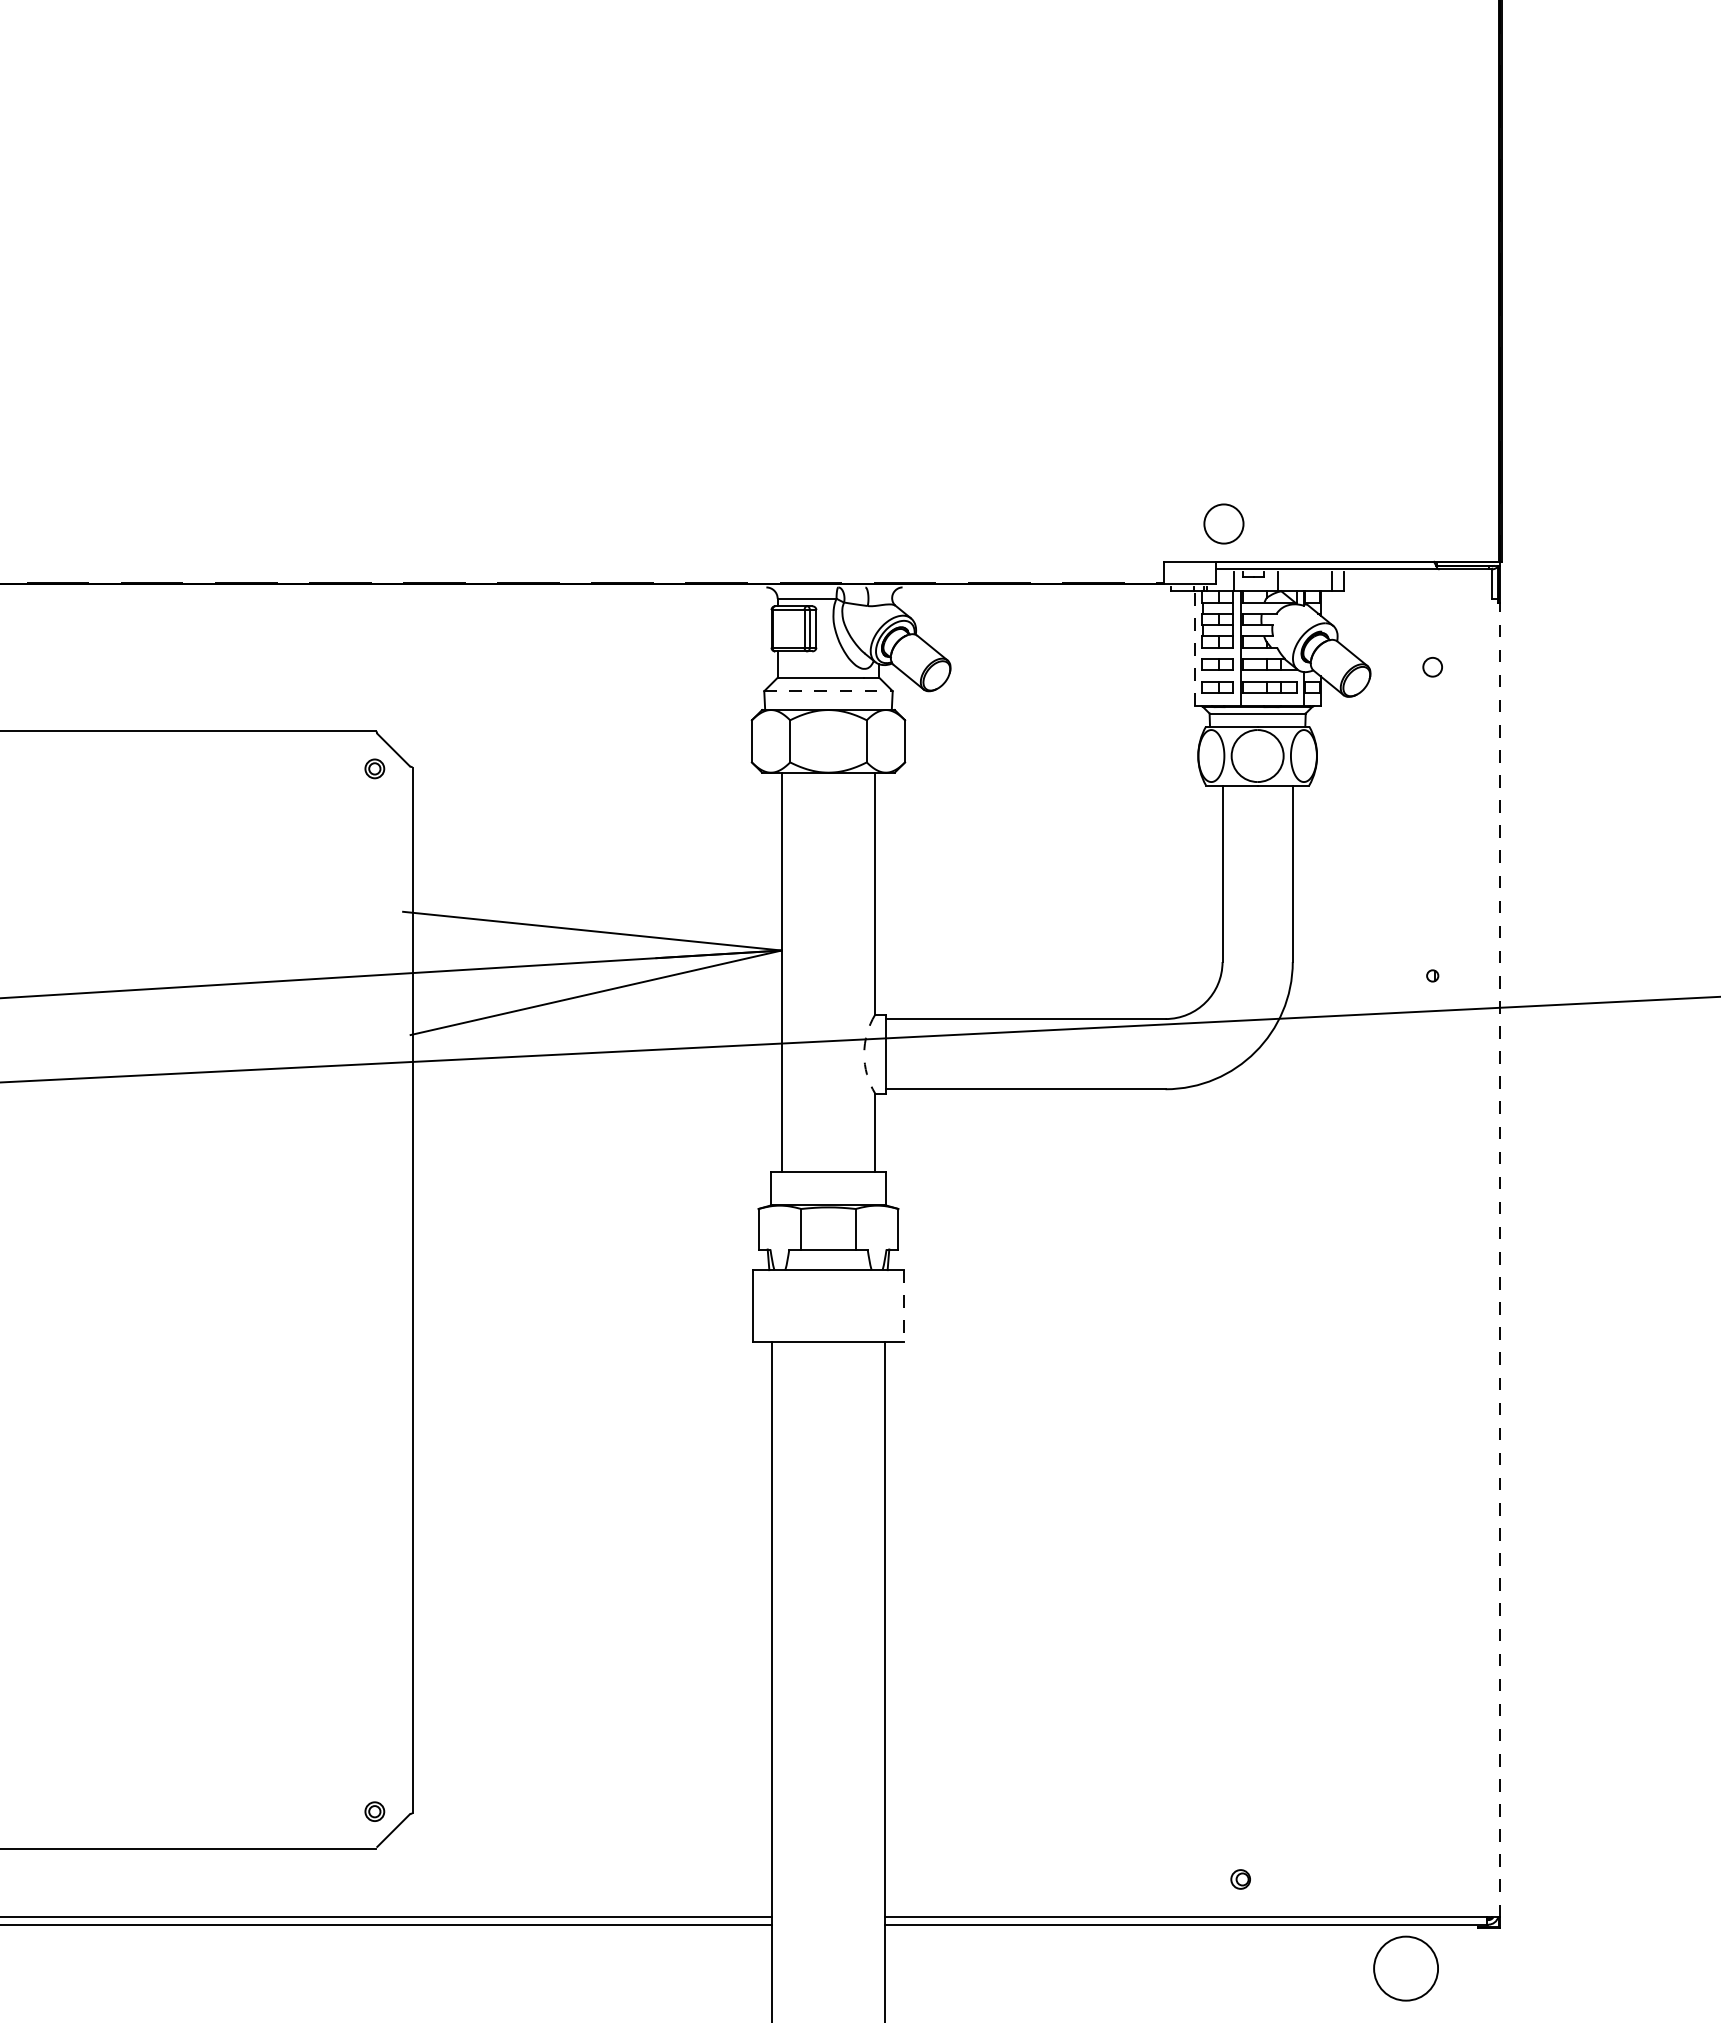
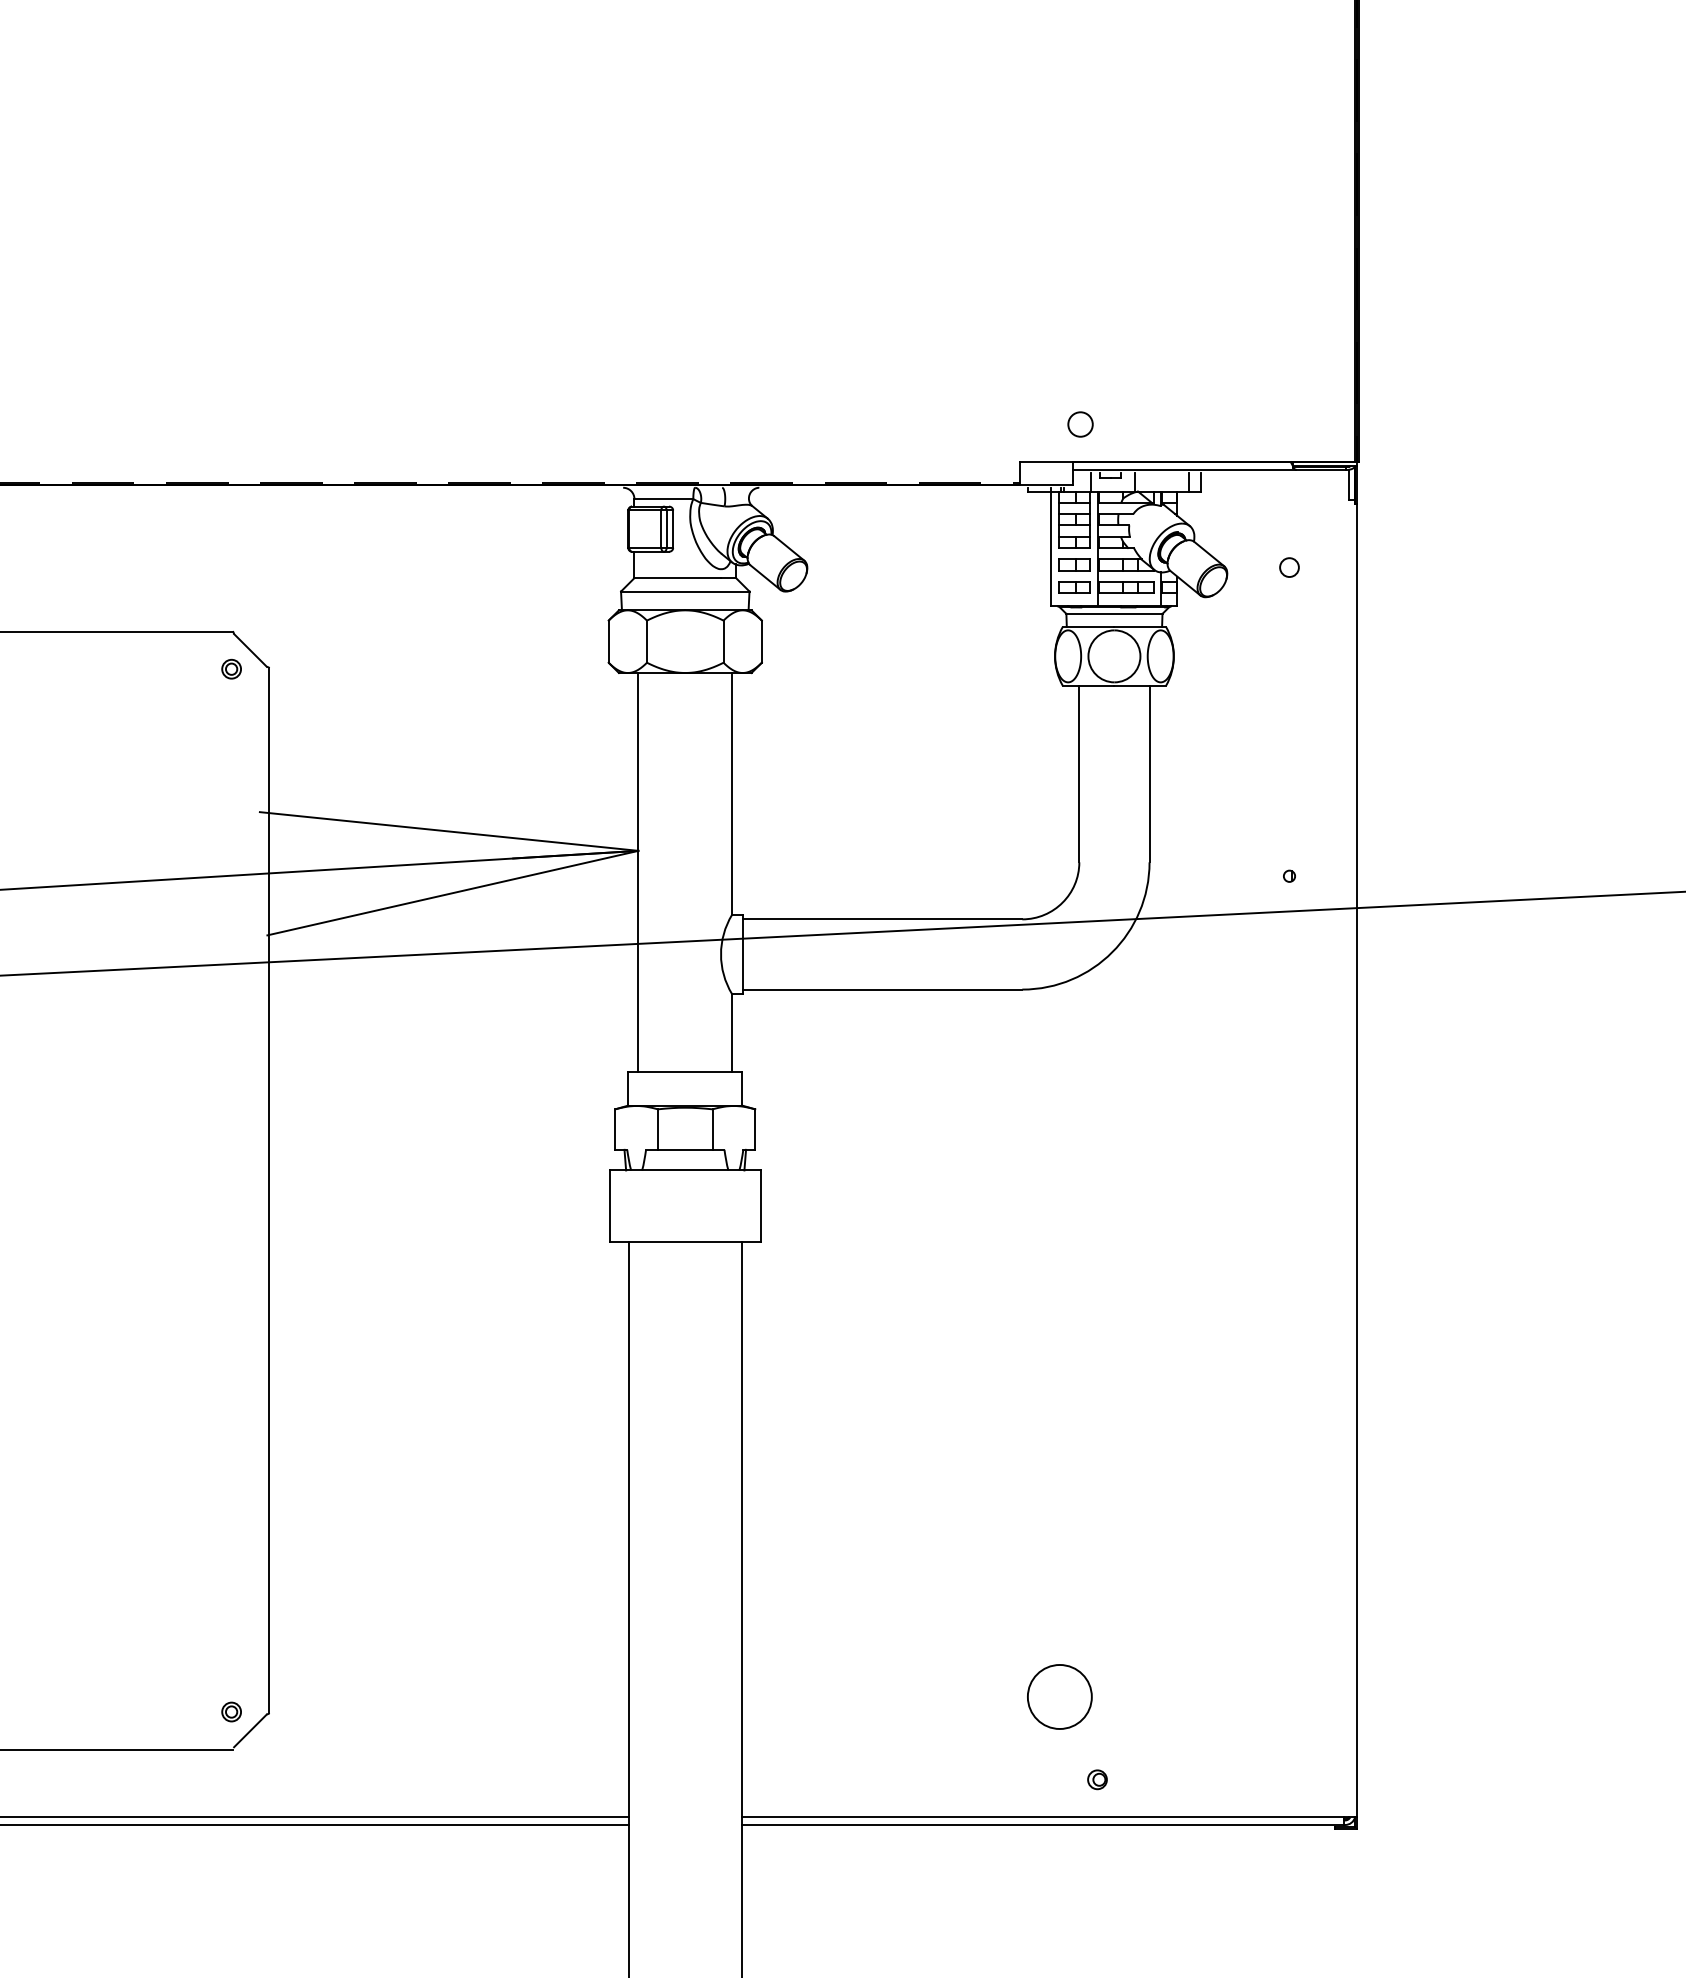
circle: (1223, 524) -> (1080, 424), size x0.62
line: (1194, 648) -> (1051, 548), dashed -> solid
line: (829, 691) -> (686, 591), dashed -> solid
arc: (864, 1054) -> (721, 954), dashed -> solid
line: (1500, 1260) -> (1357, 1160), dashed -> solid
line: (903, 1305) -> (760, 1205), dashed -> solid
circle: (1405, 1968) -> (1059, 1696), moved

